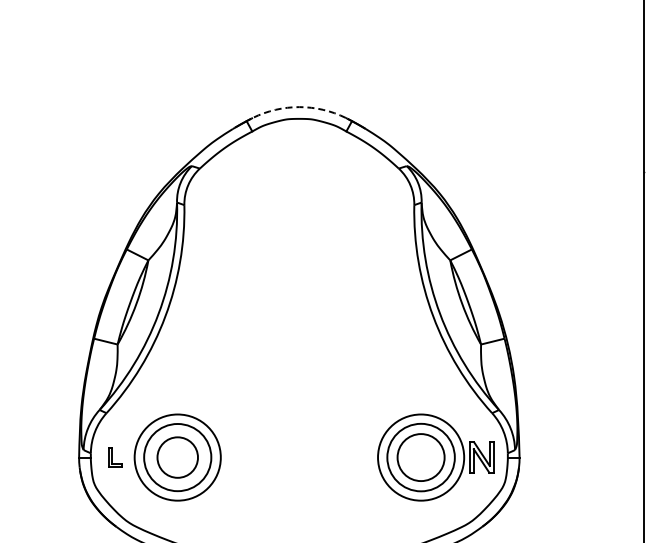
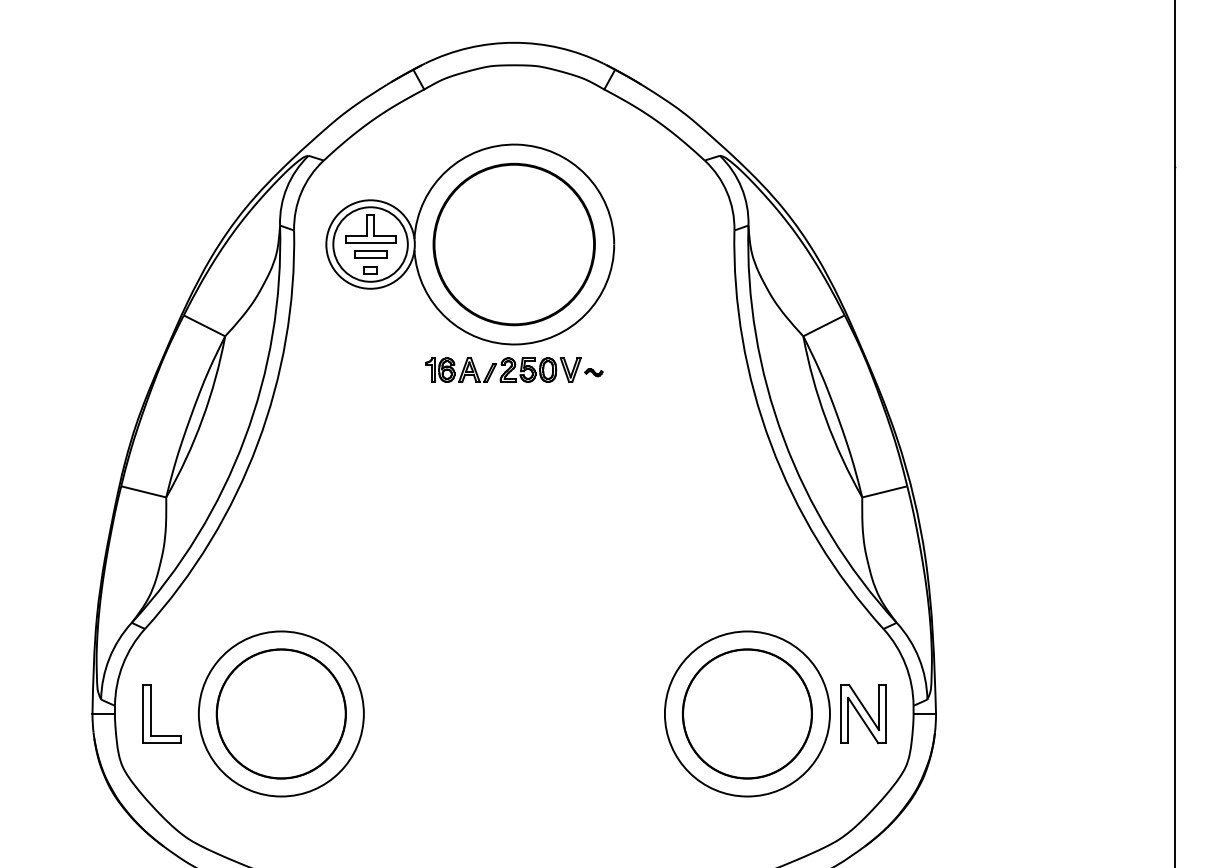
arc: (299, 107) -> (514, 43), dashed -> solid
part: (276, 222) -> (470, 263), added
part: (115, 457) -> (162, 713), size x1.67
circle: (177, 457) -> (280, 713), size x1.67
circle: (420, 457) -> (746, 713), size x1.43

